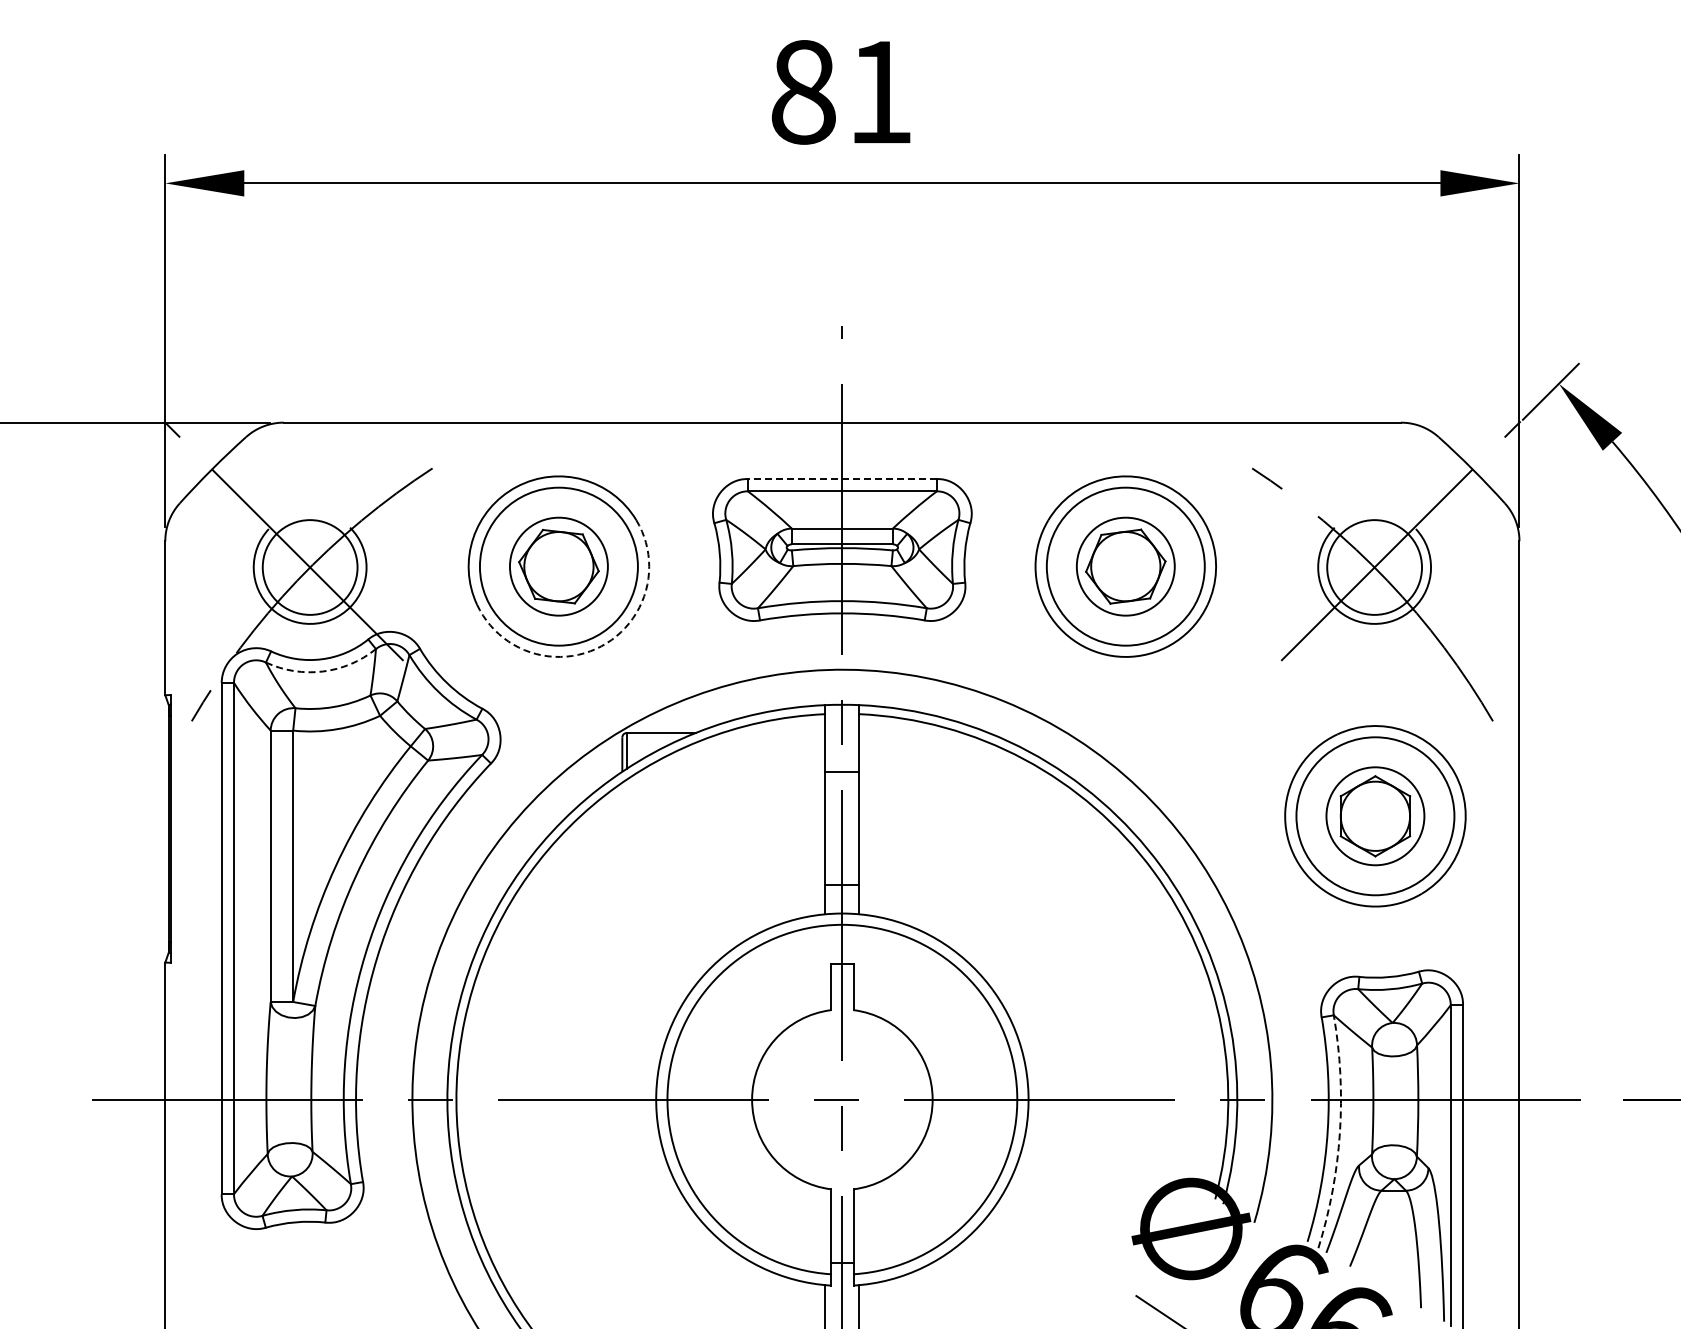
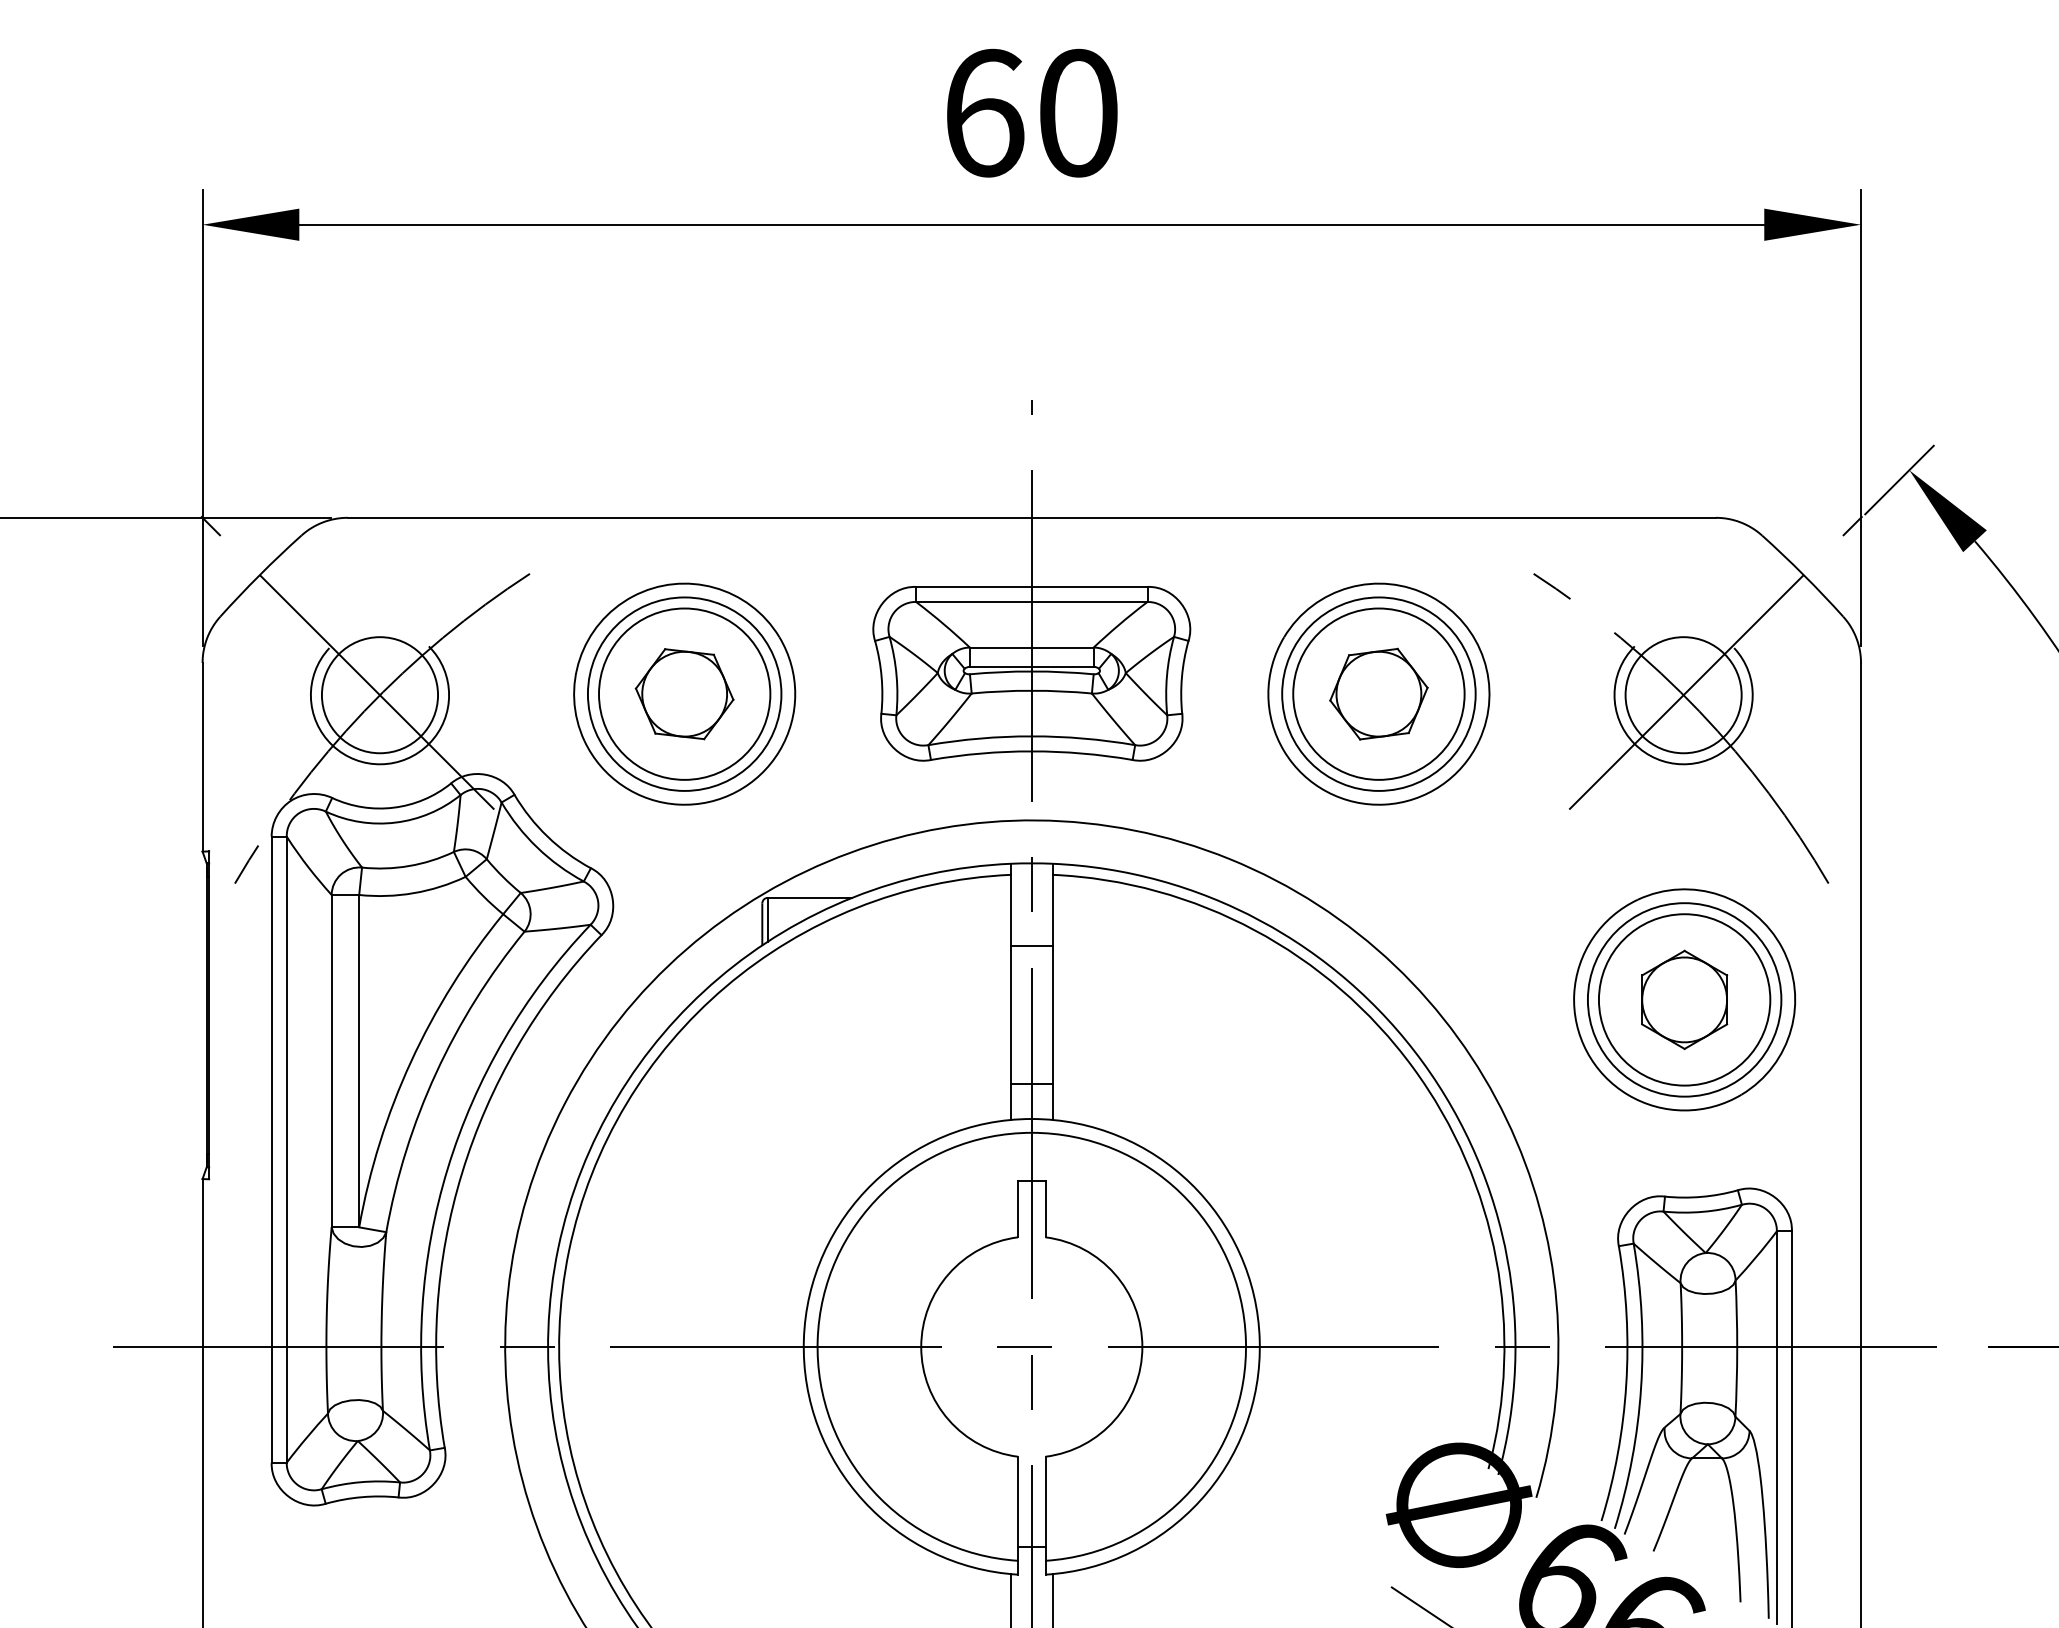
text: (841, 91) -> (1030, 112), 81 -> 60
line: (842, 479) -> (1031, 587), dashed -> solid
circle: (558, 566) -> (684, 693), size x1.43
circle: (1125, 566) -> (1378, 693), size x1.43
arc: (601, 646) -> (736, 791), dashed -> solid
arc: (322, 671) -> (395, 822), dashed -> solid
circle: (1375, 816) -> (1684, 1000), size x1.43
arc: (1339, 1132) -> (1640, 1387), dashed -> solid

